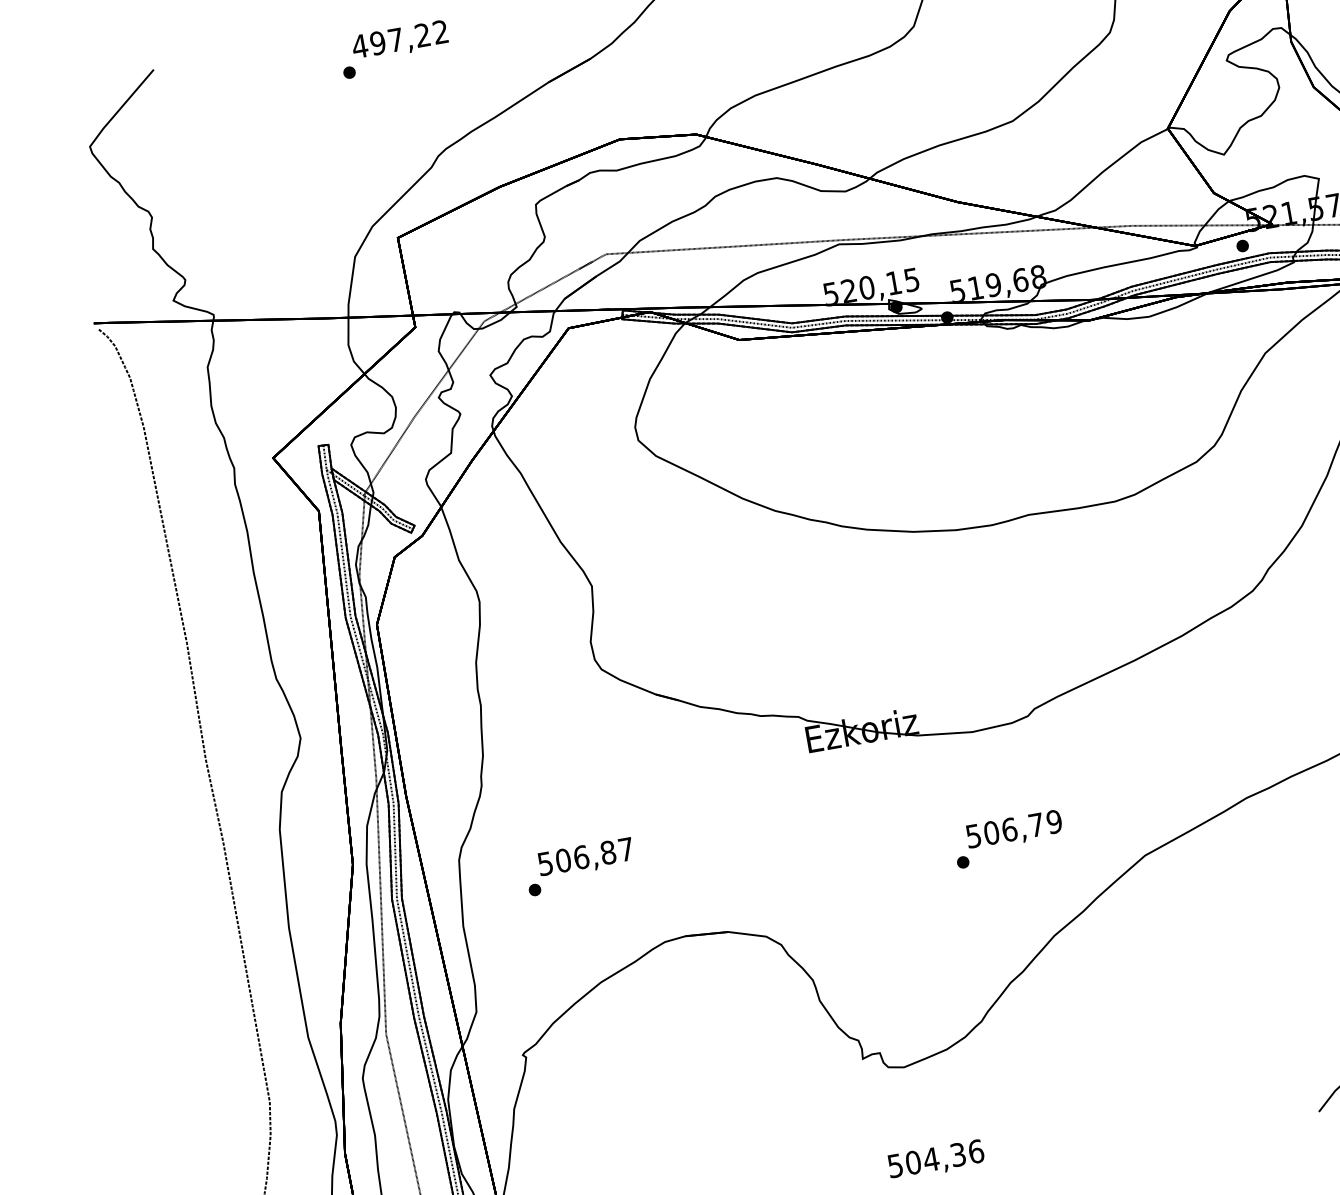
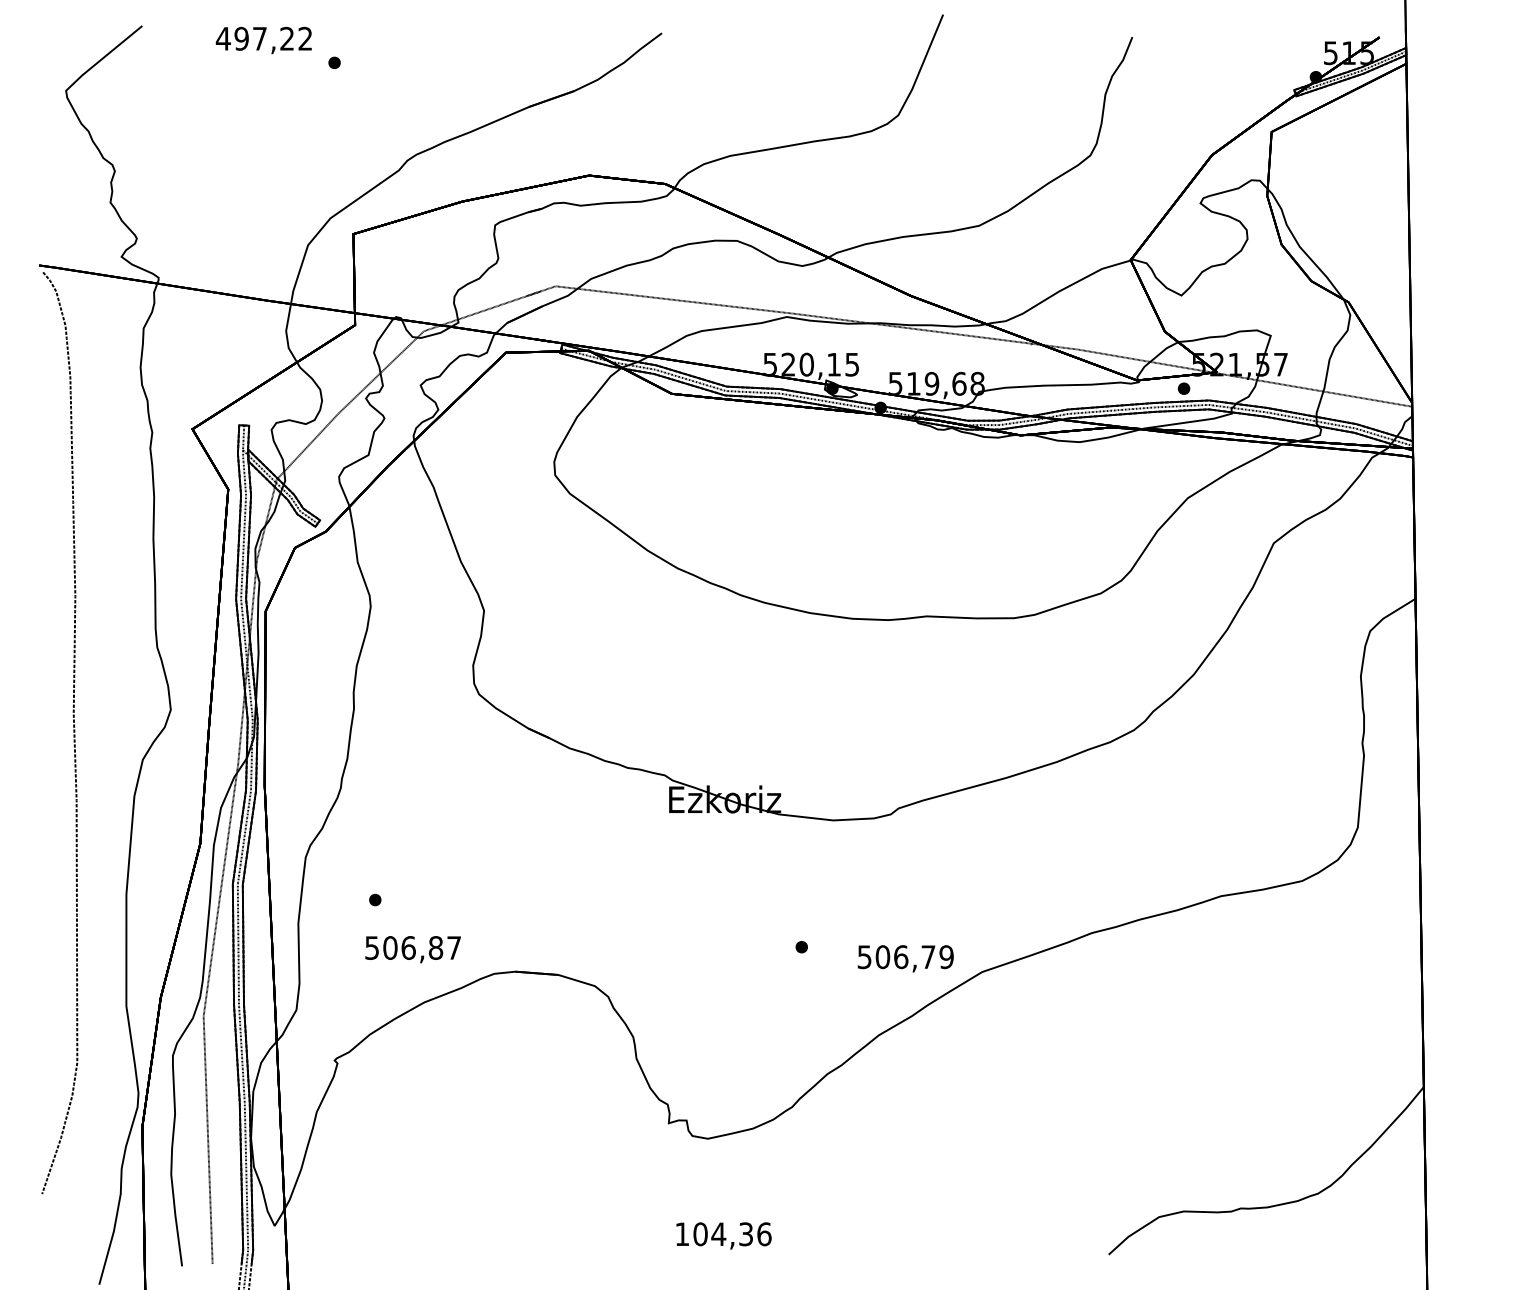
text: (399, 41) -> (263, 40), moved
text: (1014, 830) -> (905, 958), moved
text: (585, 858) -> (412, 949), moved
text: (894, 1166) -> (681, 1234), 504,36 -> 104,36

